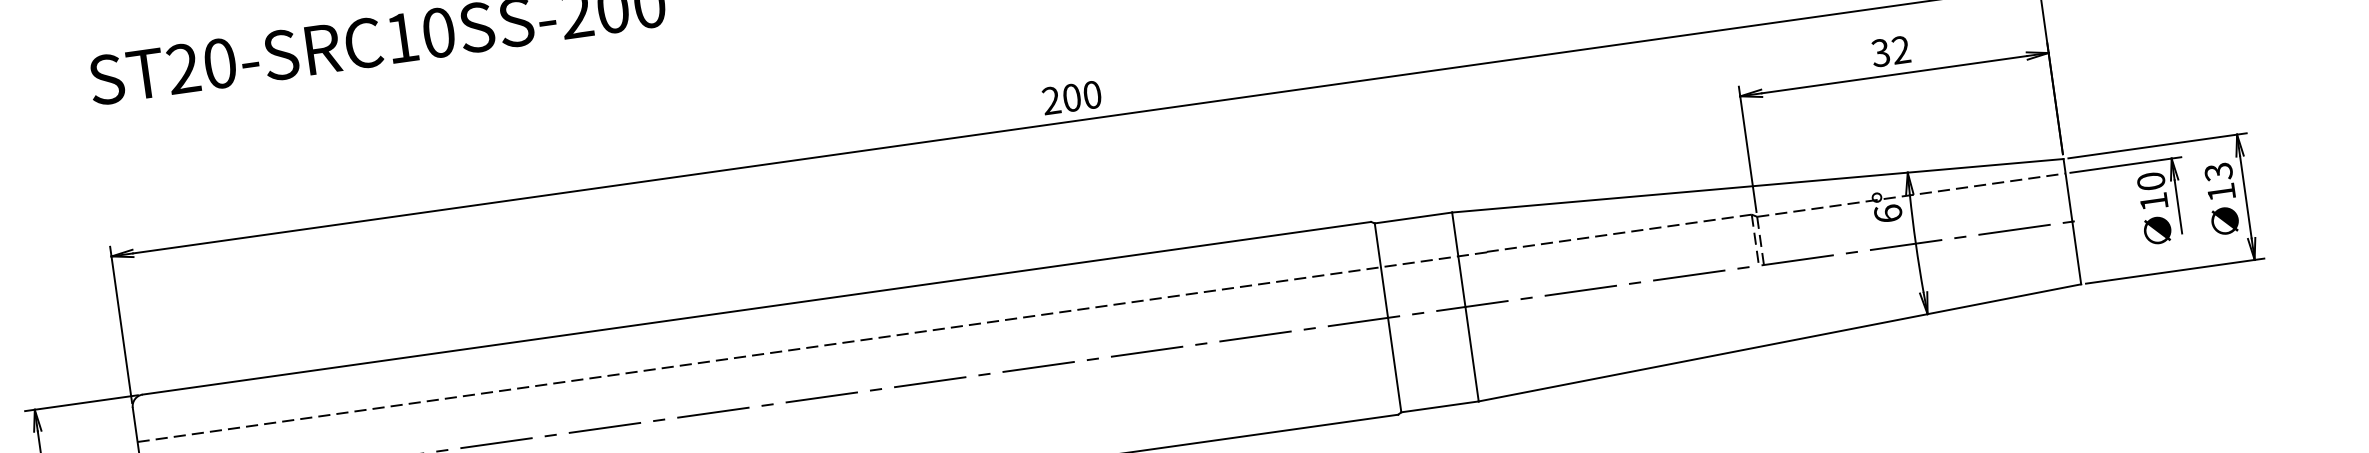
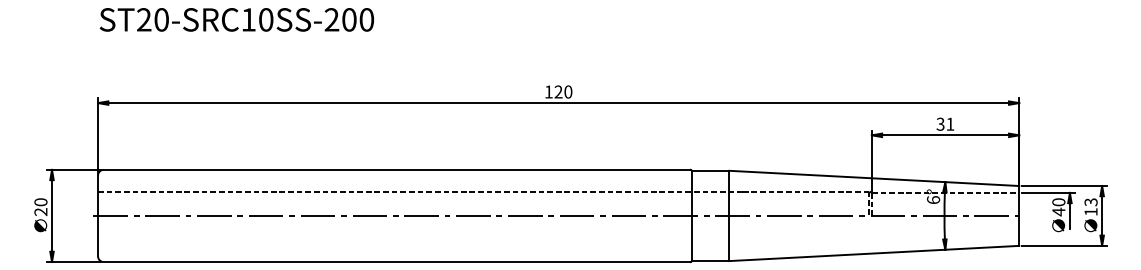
text: (1901, 48) -> (950, 123), 32 -> 31
text: (1061, 98) -> (553, 91), 200 -> 120
text: (2153, 200) -> (1058, 211), 10 -> 40

